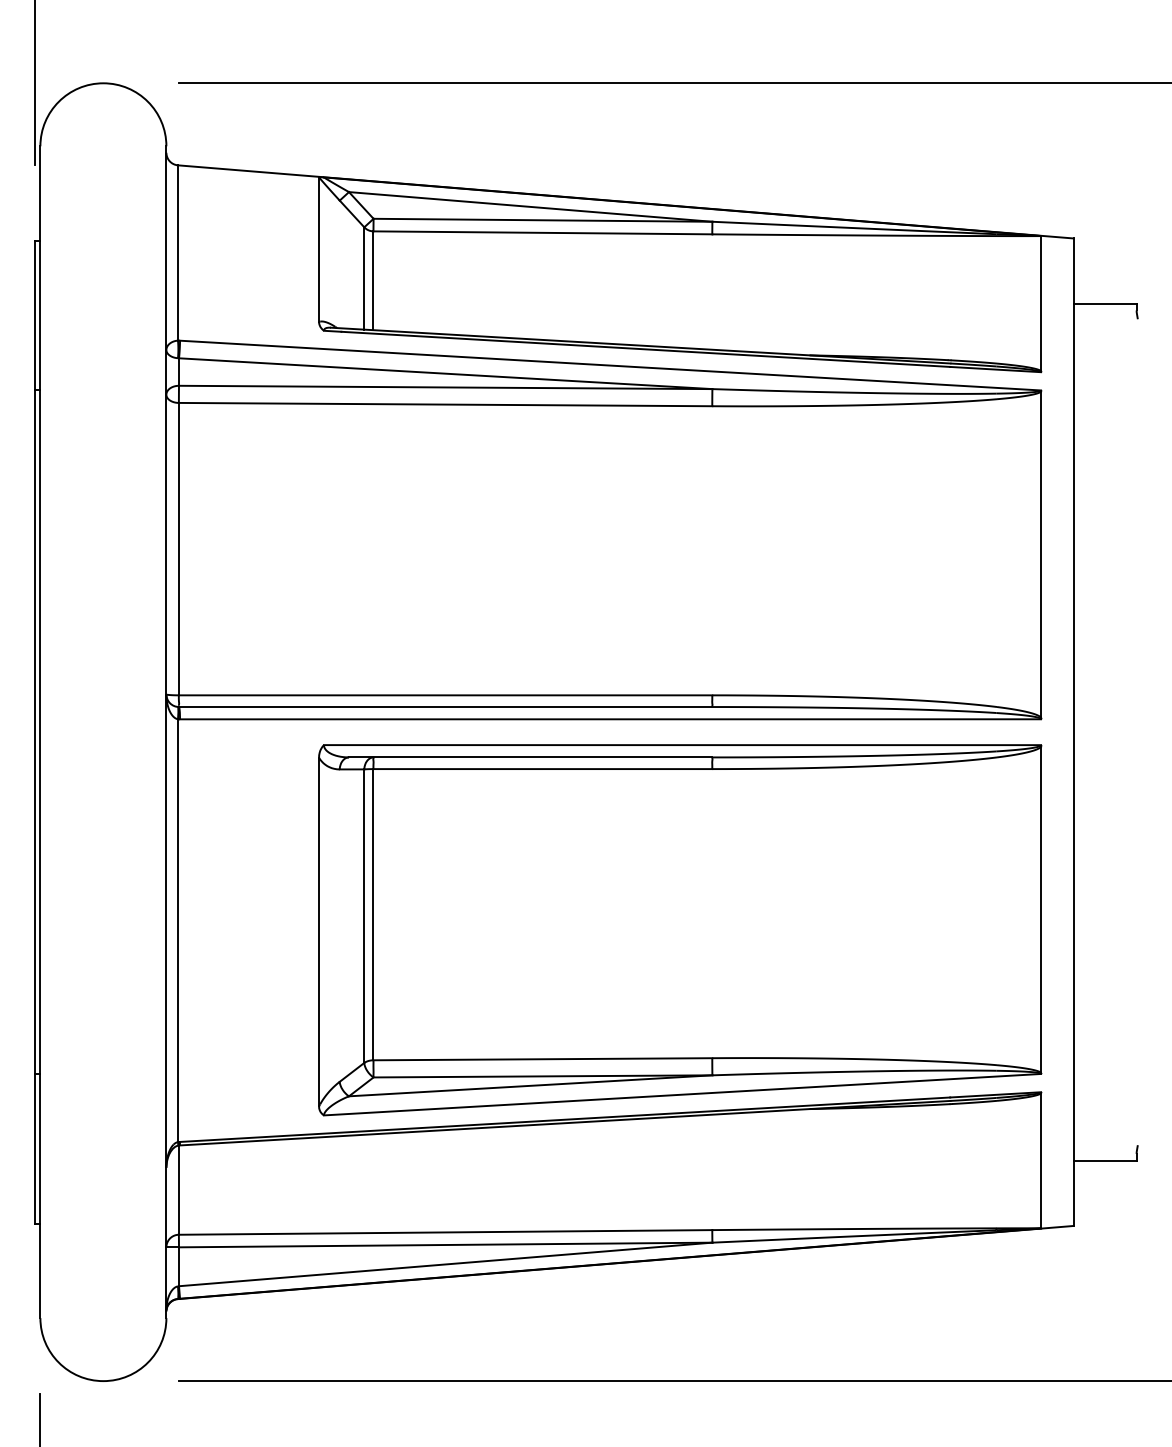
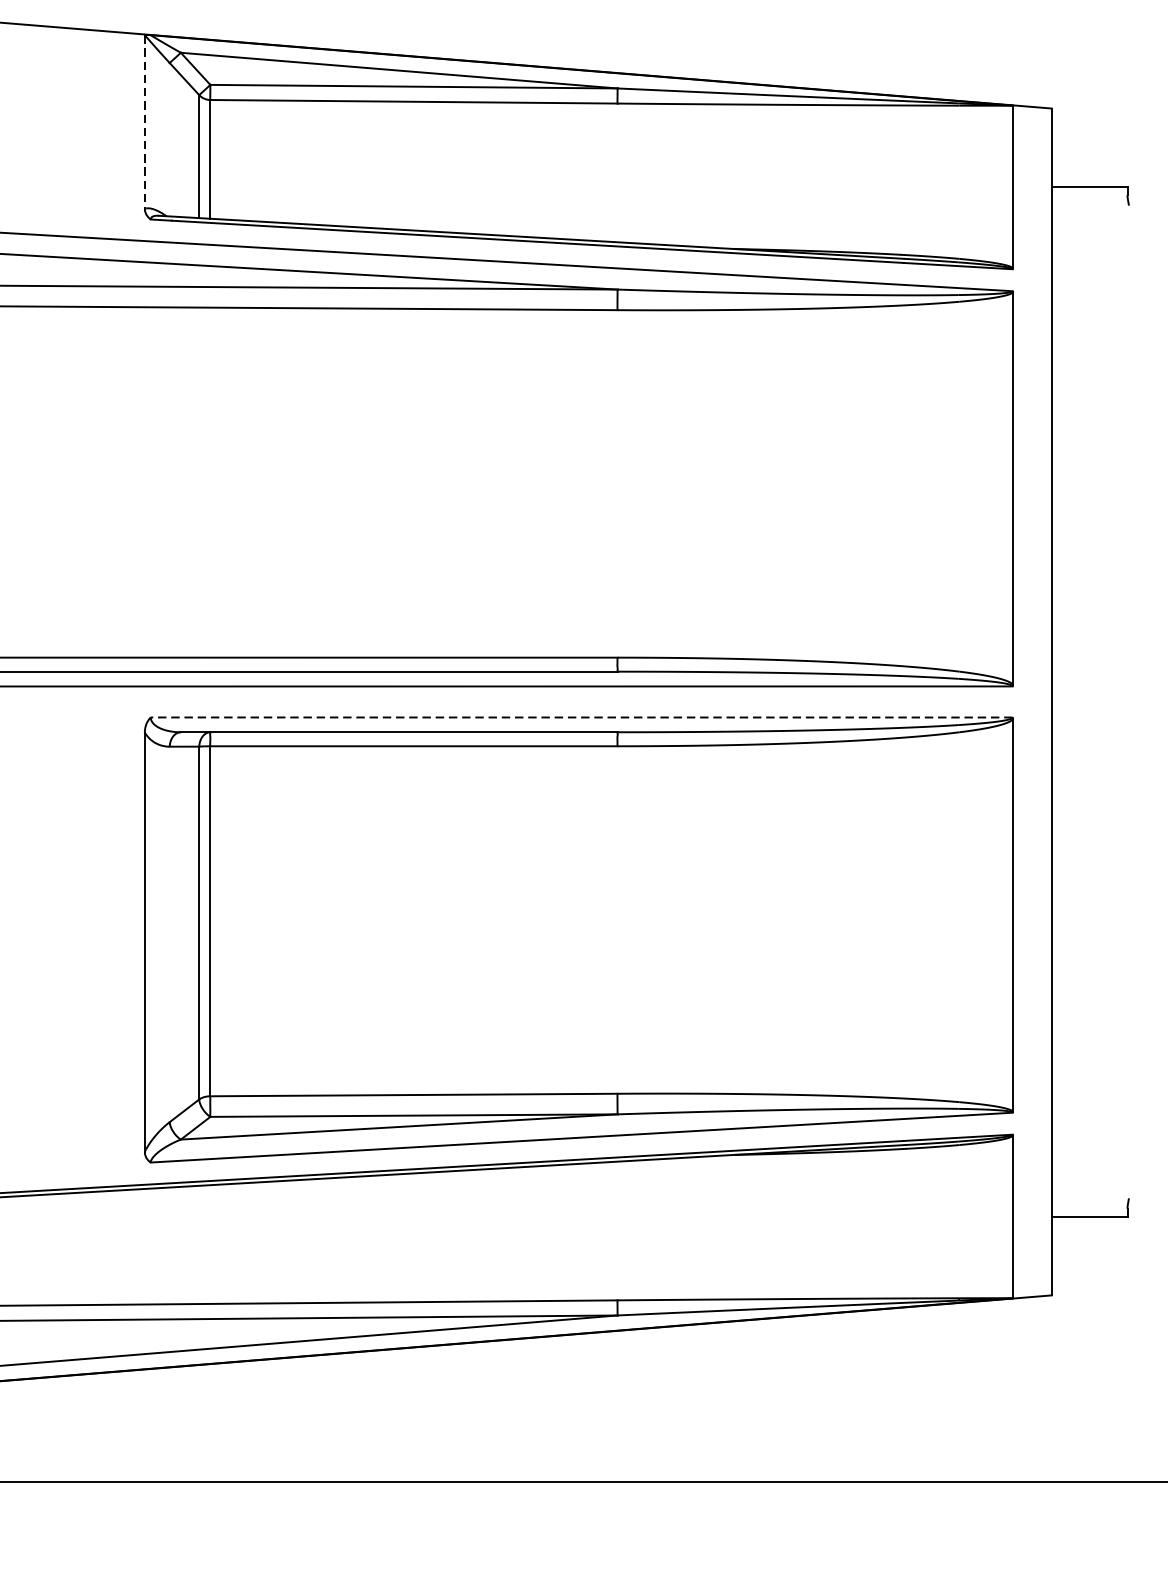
line: (319, 250) -> (145, 122), solid -> dashed
line: (682, 745) -> (581, 717), solid -> dashed

